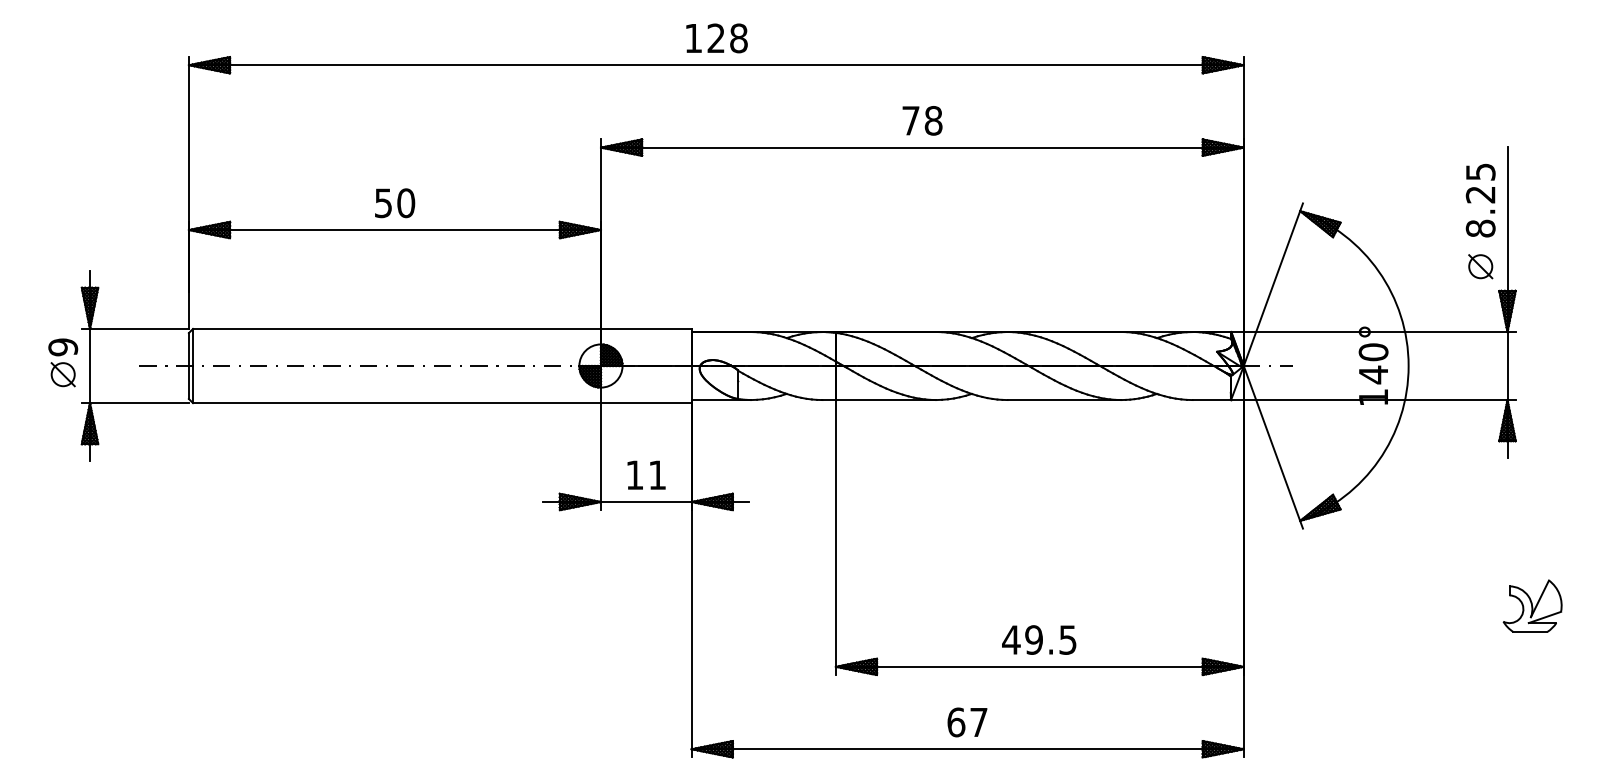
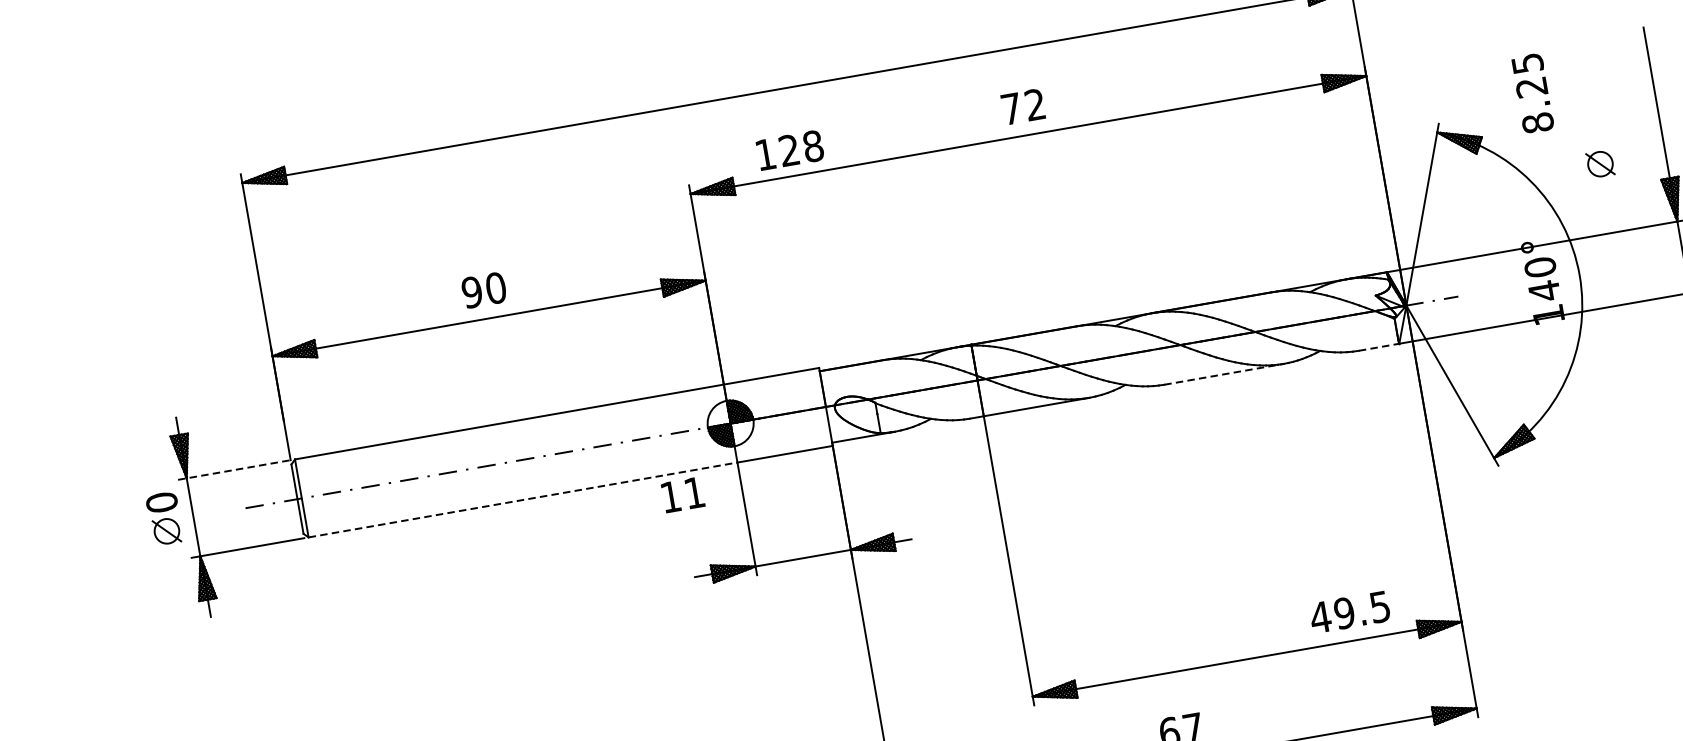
text: (716, 38) -> (789, 150), moved
text: (933, 120) -> (1035, 104), 78 -> 72
text: (1480, 200) -> (1532, 93), moved
text: (383, 202) -> (472, 291), 50 -> 90
part: (1480, 266) -> (1600, 164), moved
line: (135, 328) -> (234, 469), solid -> dashed
text: (63, 347) -> (162, 502), 9 -> 0
line: (1064, 400) -> (1224, 374), solid -> dashed
line: (1212, 400) -> (1379, 347), solid -> dashed
line: (397, 403) -> (523, 500), solid -> dashed
text: (646, 474) -> (682, 494), moved
text: (1039, 639) -> (1350, 611), moved

